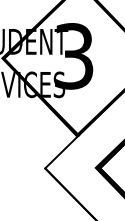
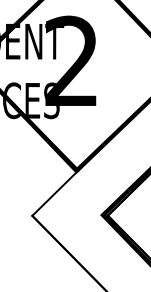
text: (73, 56) -> (71, 61), 3 -> 2

